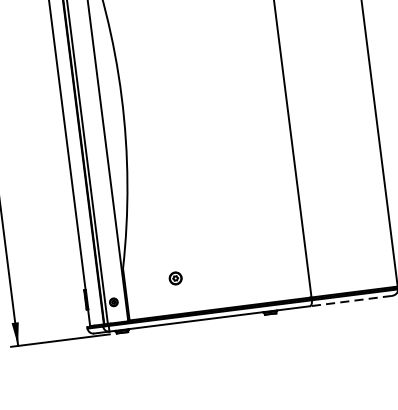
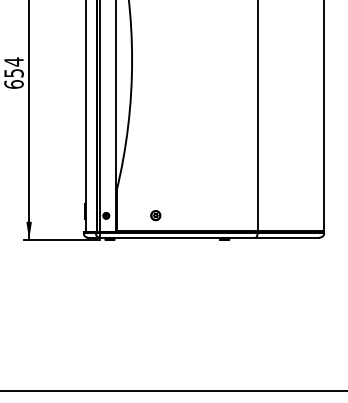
part: (175, 278) -> (155, 215), moved
line: (351, 300) -> (287, 237), dashed -> solid

